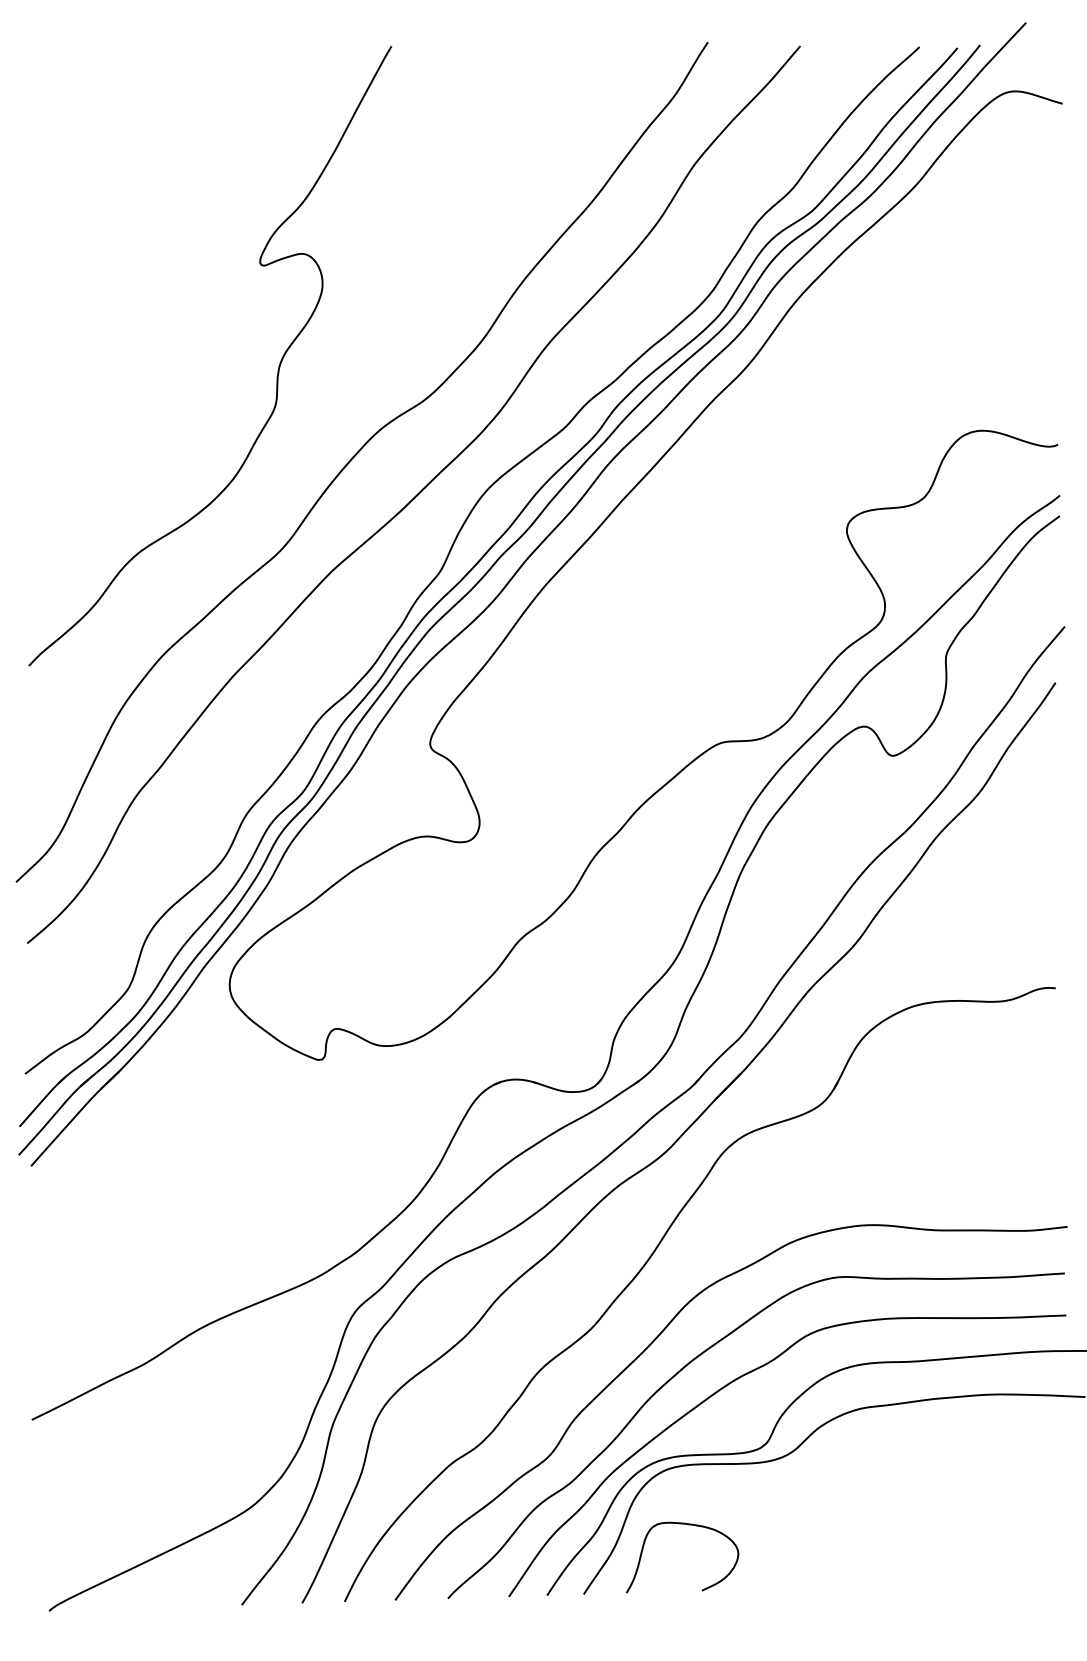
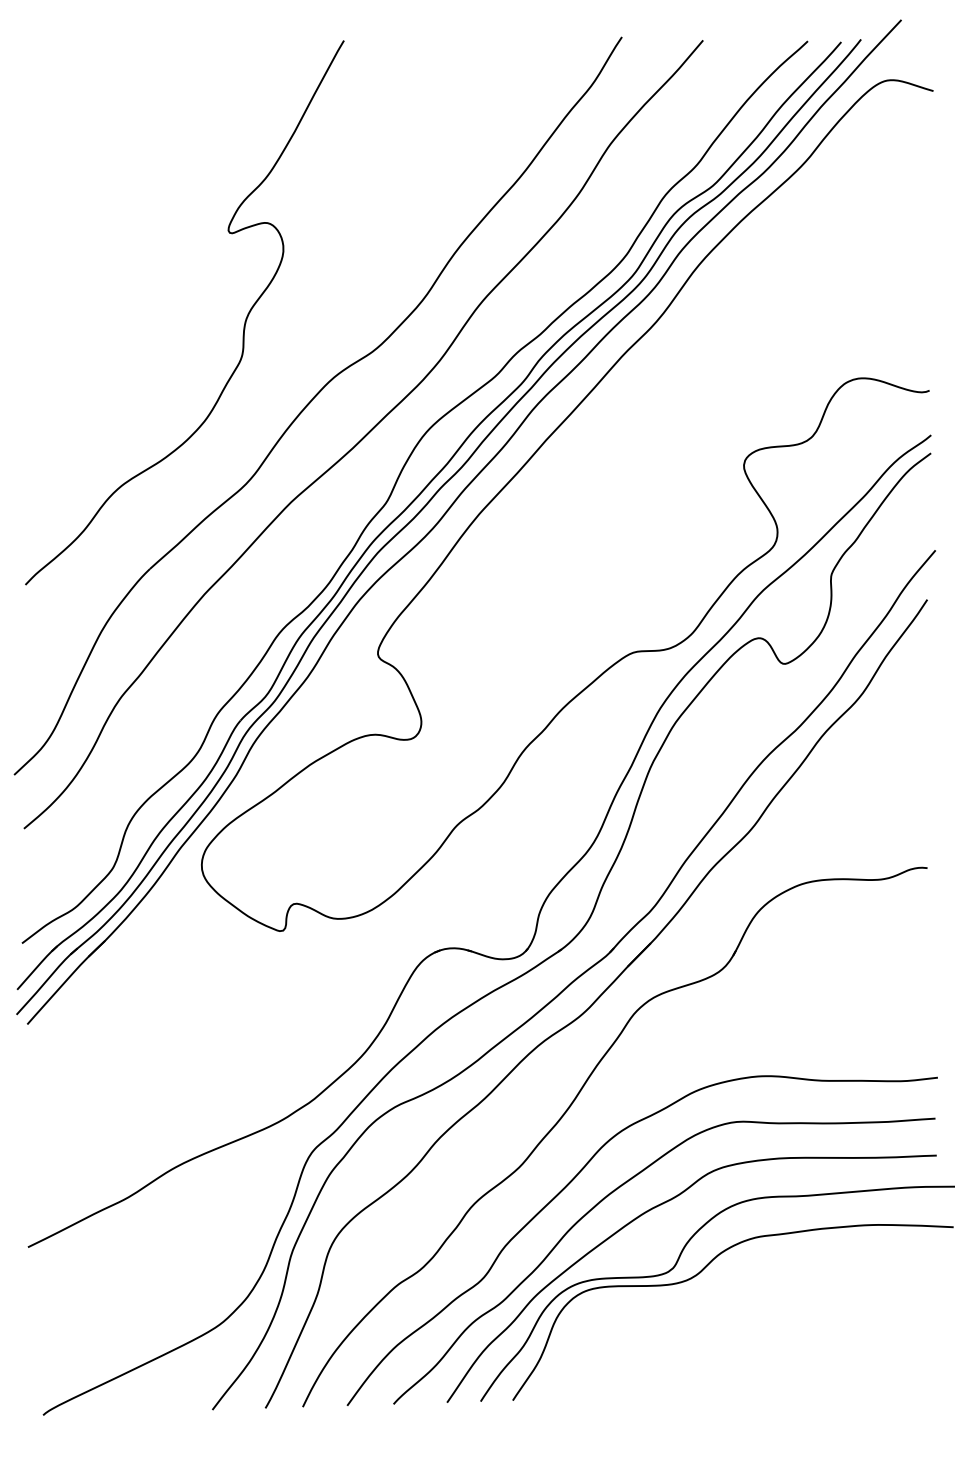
curve: (688, 1525) -> (604, 1340), removed

